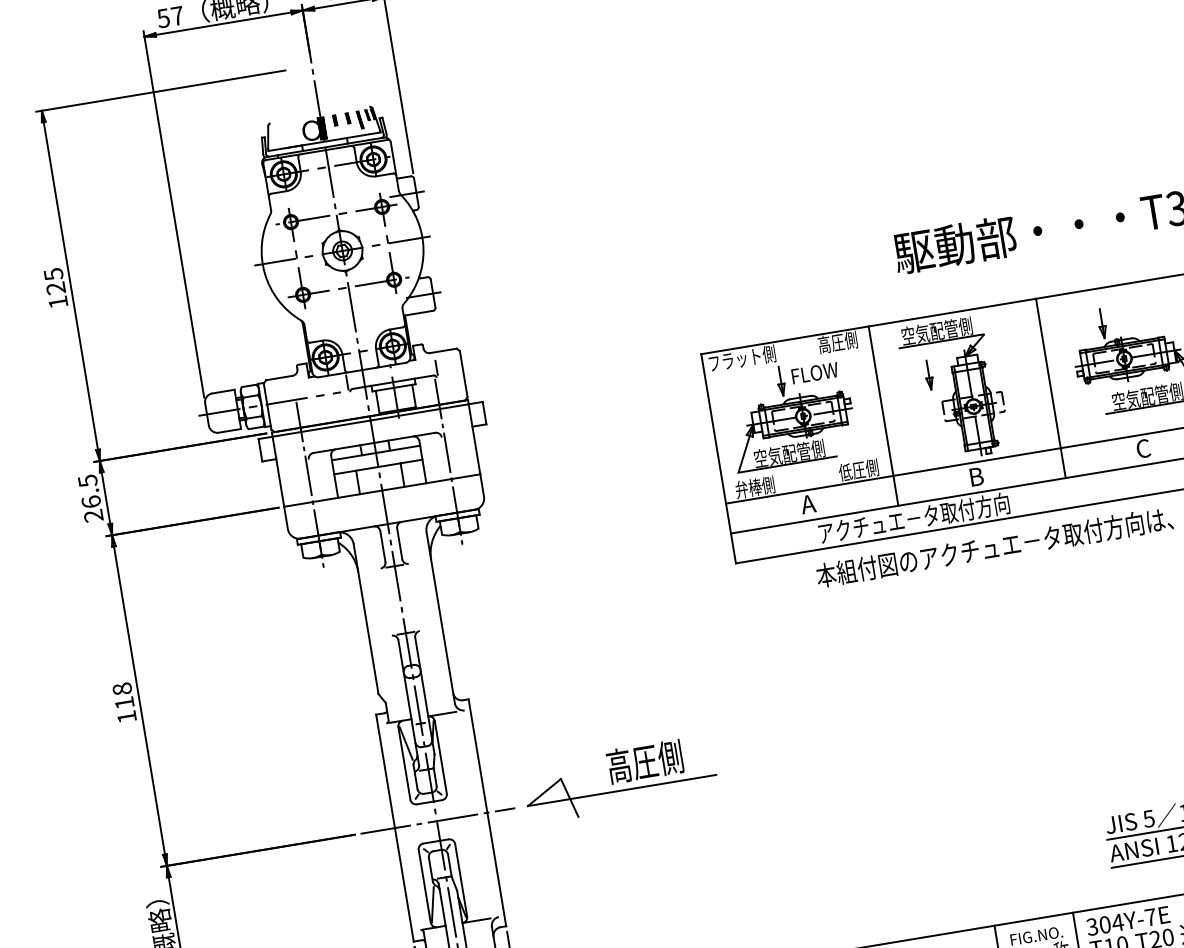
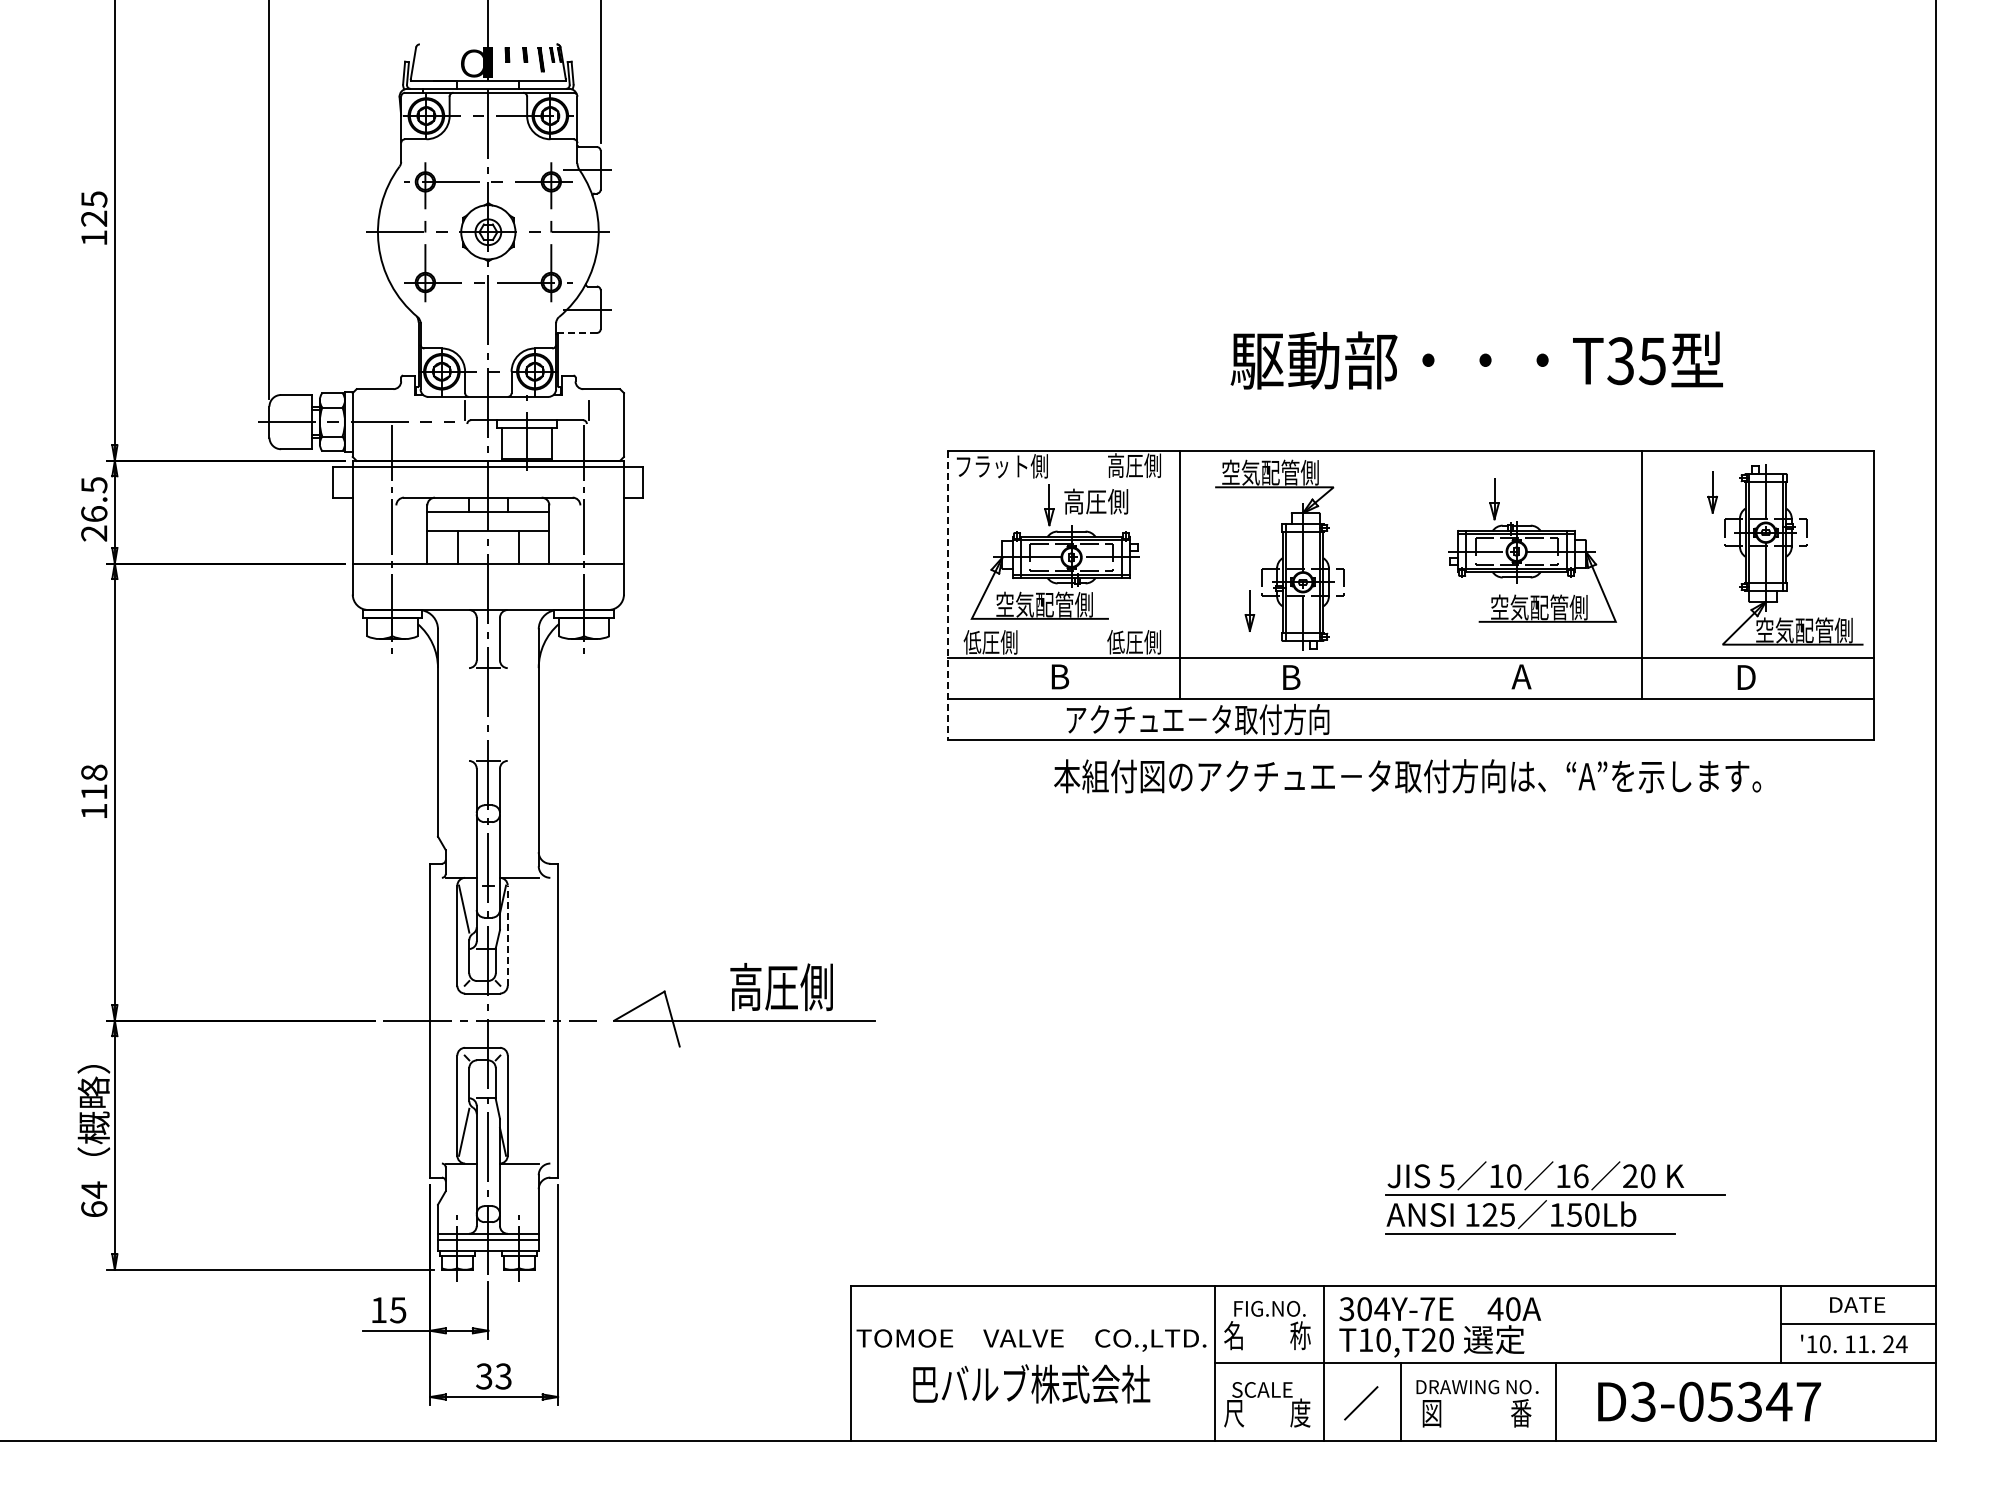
line: (418, 313) -> (576, 333), solid -> dashed
text: (814, 372) -> (1096, 501), FLOW -> 高圧側
part: (928, 374) -> (1249, 610), moved
line: (1051, 388) -> (1411, 575), removed
text: (1142, 448) -> (1521, 676), C -> A
line: (718, 458) -> (948, 595), solid -> dashed
text: (748, 487) -> (981, 641), 弁棒側 -> 低圧側
text: (808, 503) -> (1058, 676), A -> B
line: (440, 757) -> (507, 935), solid -> dashed

